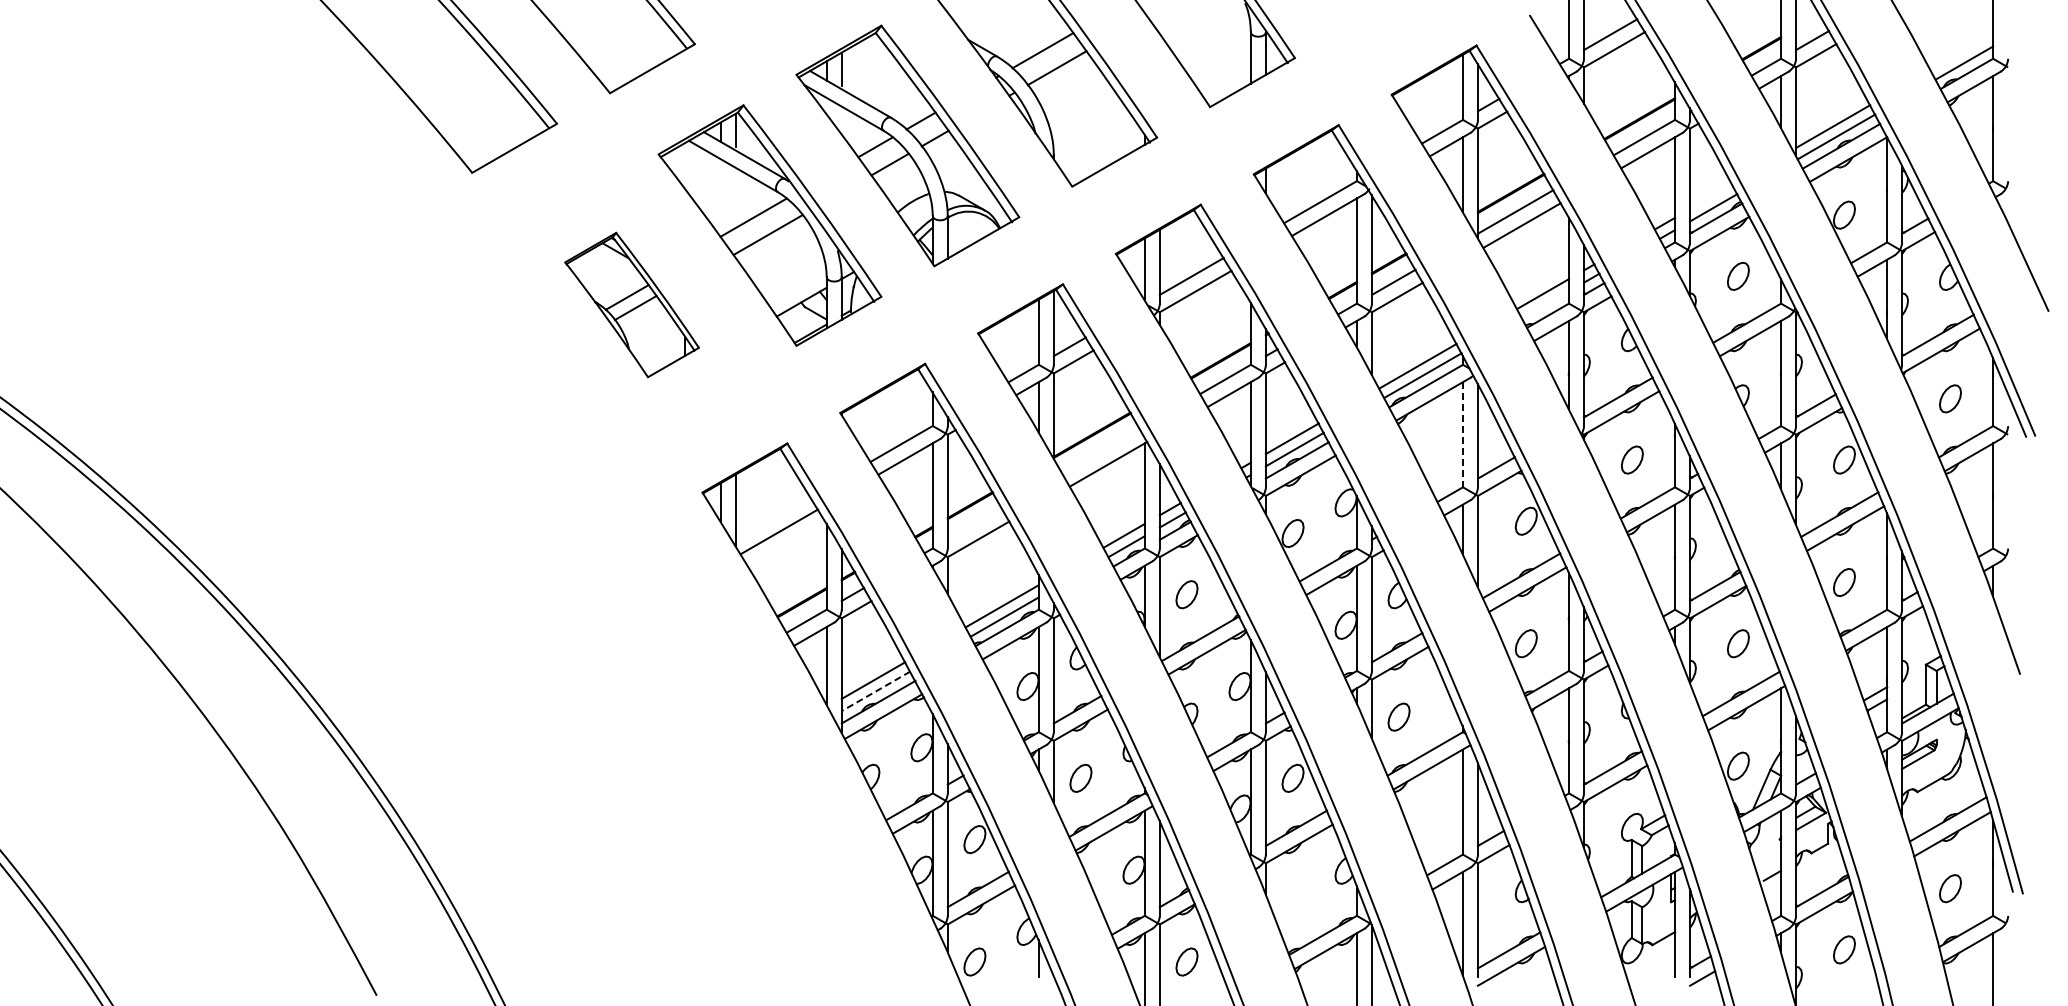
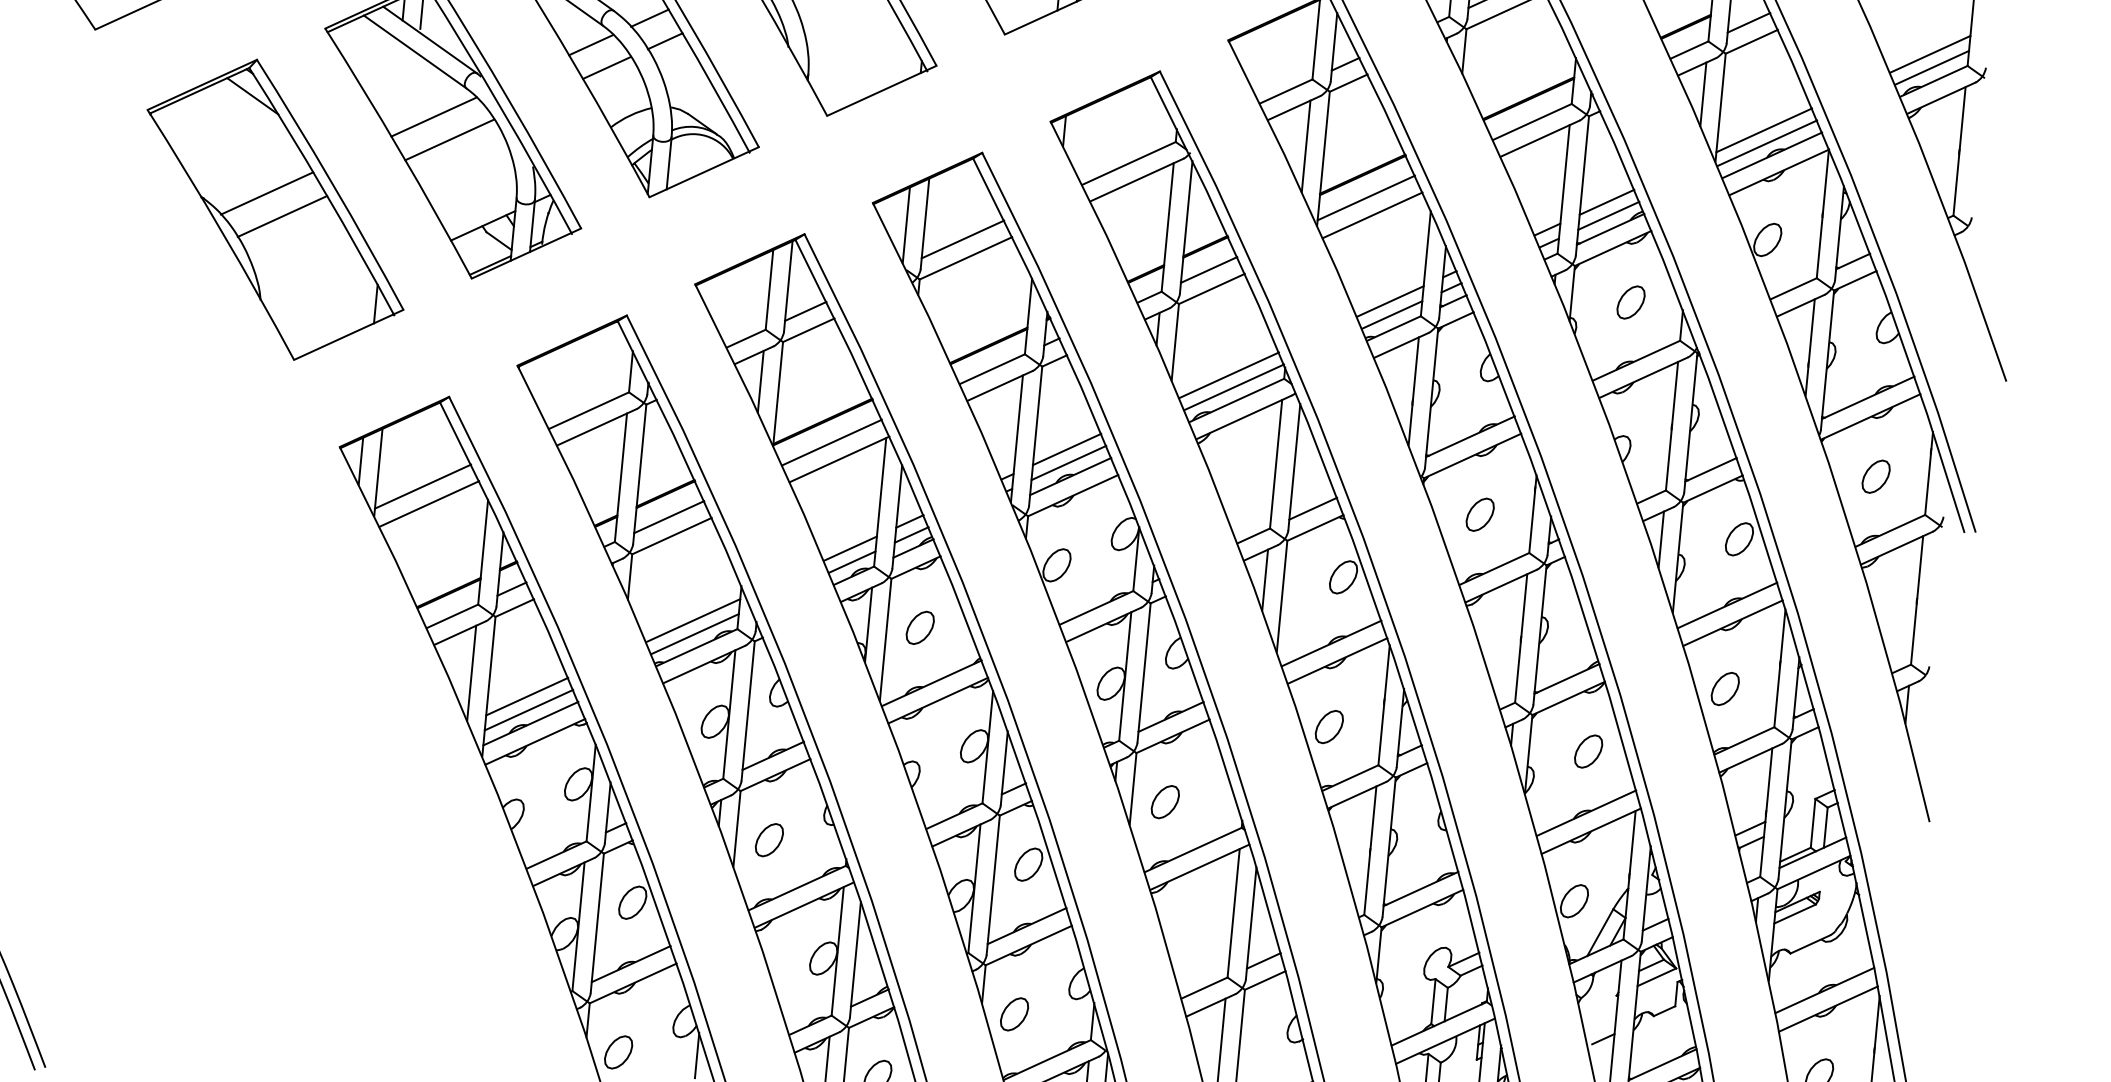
line: (1961, 52) -> (1929, 54), added
line: (1711, 196) -> (1607, 201), added
part: (631, 304) -> (274, 208), size x1.67
line: (1545, 304) -> (1392, 314), added
line: (1462, 434) -> (1275, 463), dashed -> solid
line: (1100, 450) -> (831, 441), added
line: (772, 517) -> (422, 485), added
line: (974, 523) -> (668, 516), added
line: (876, 691) -> (529, 710), dashed -> solid
part: (1292, 900) -> (1013, 1013), added

